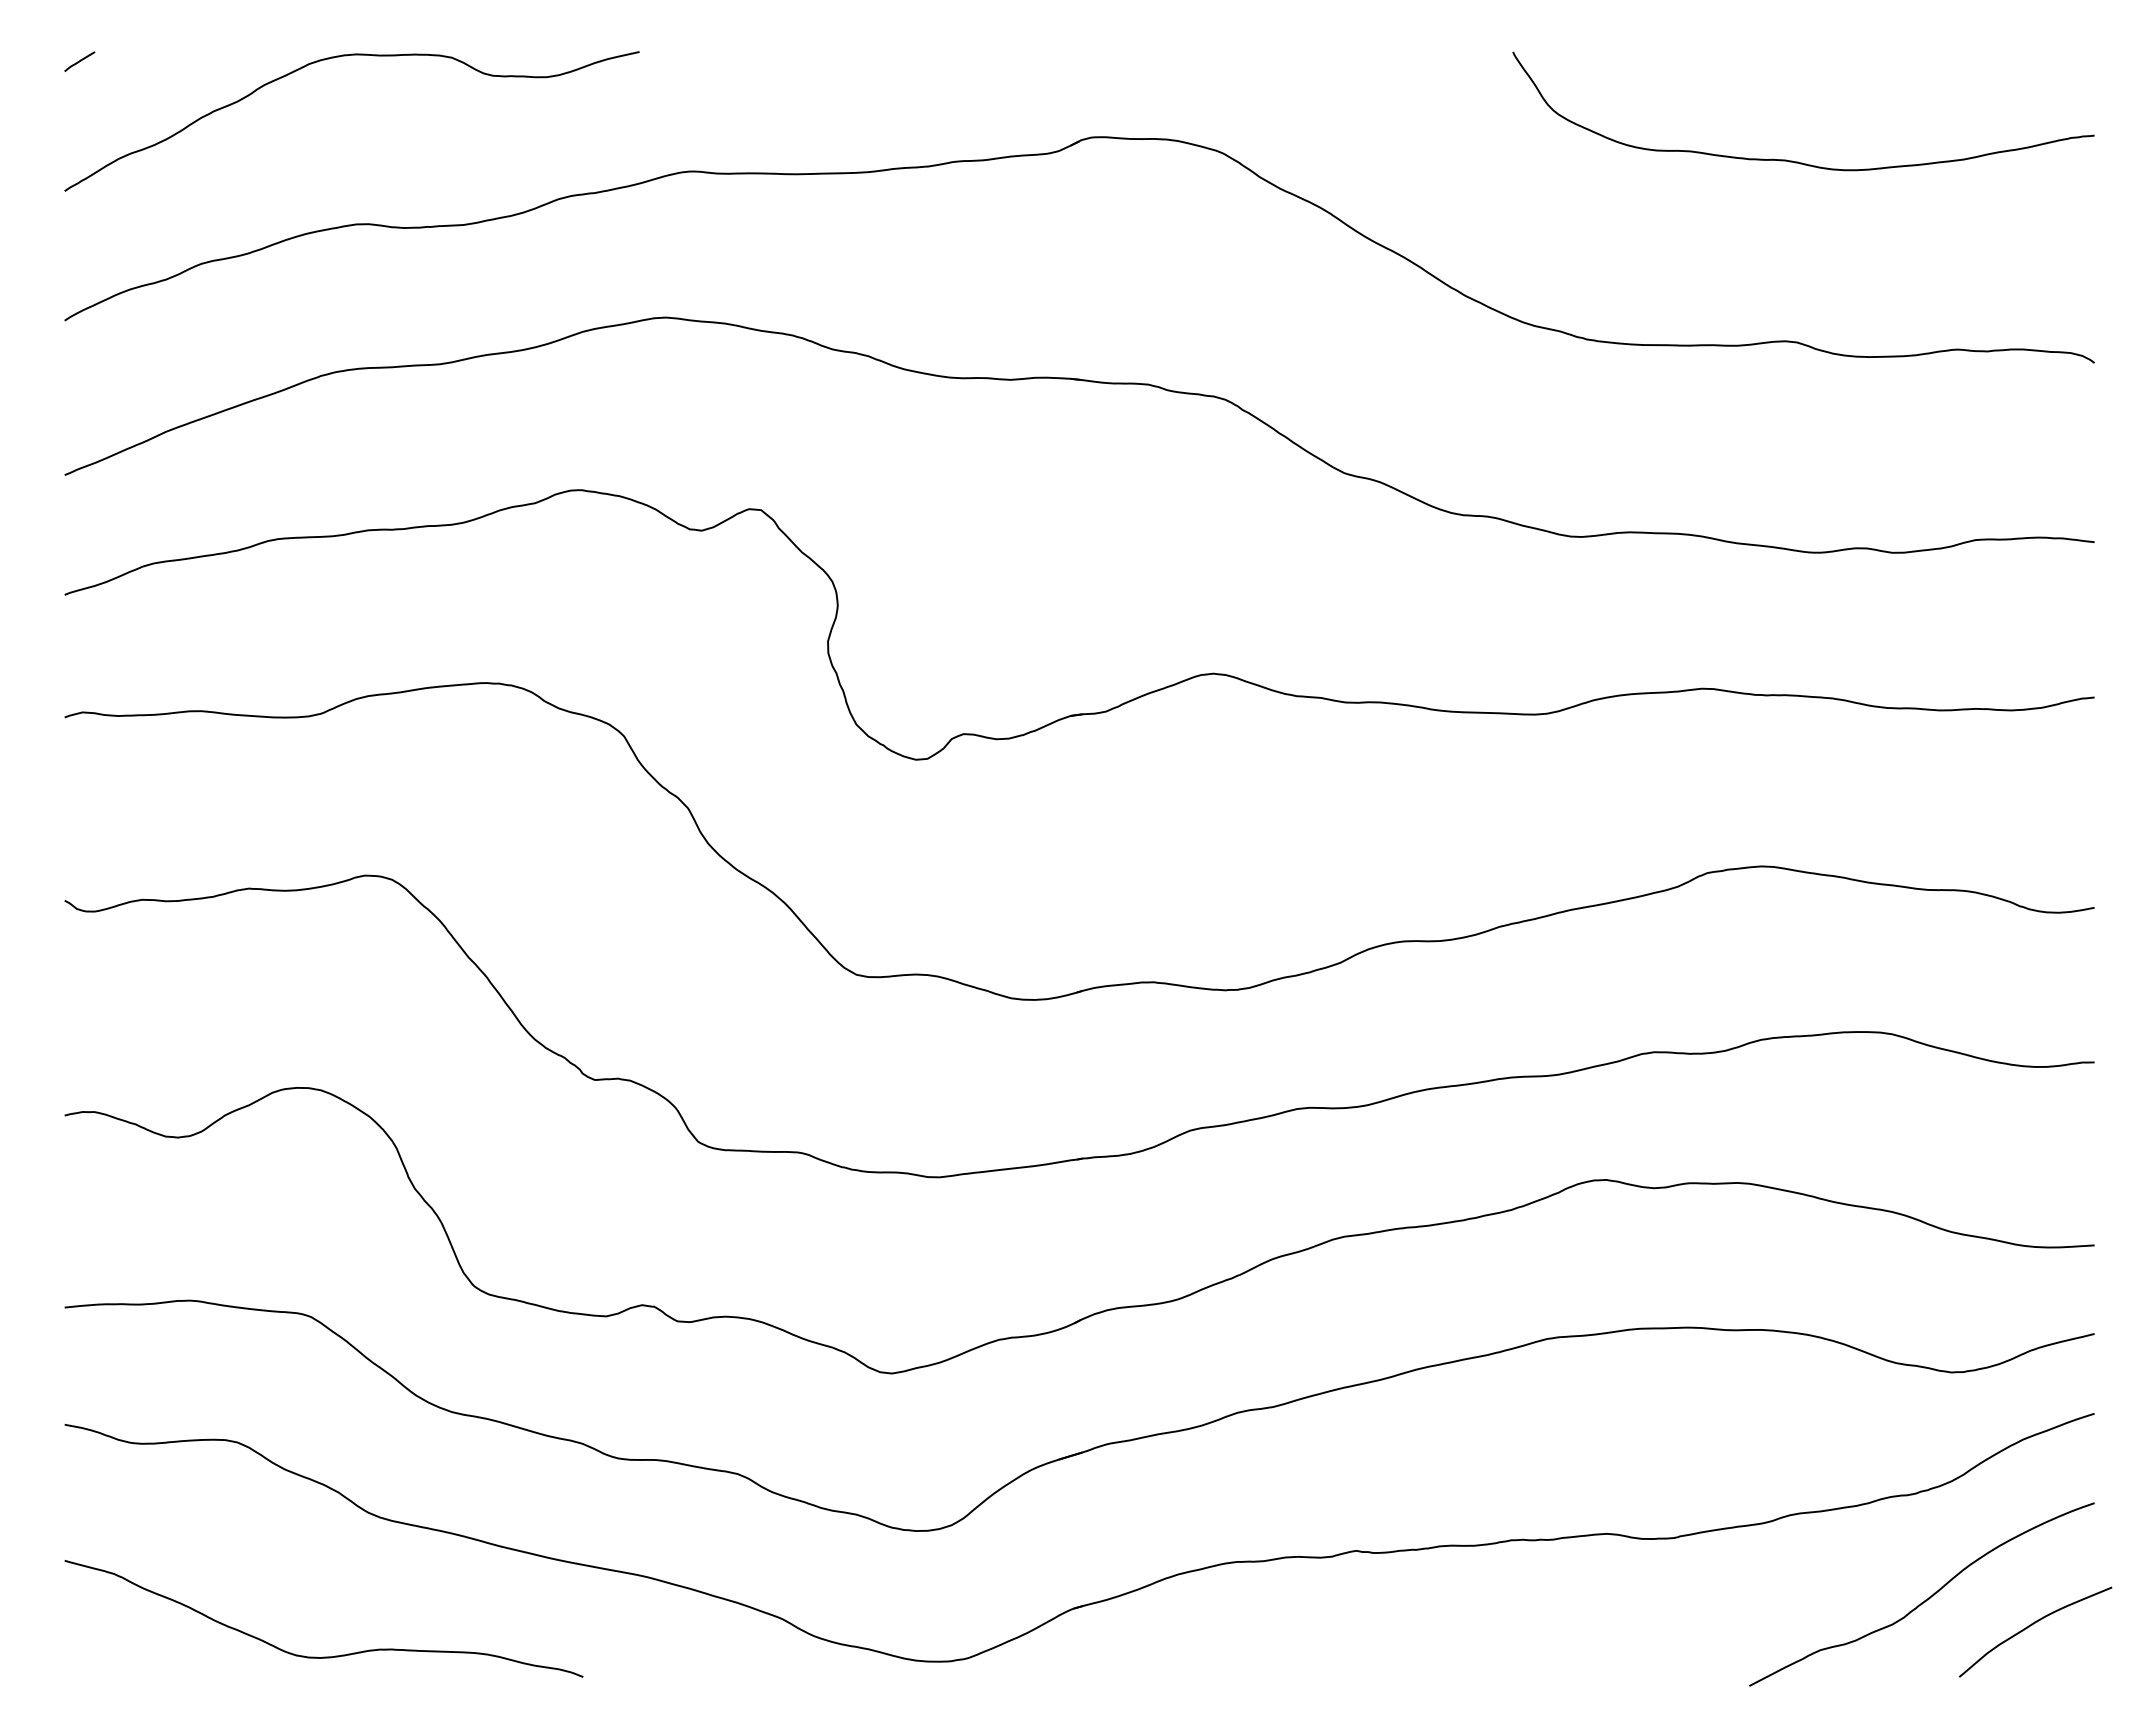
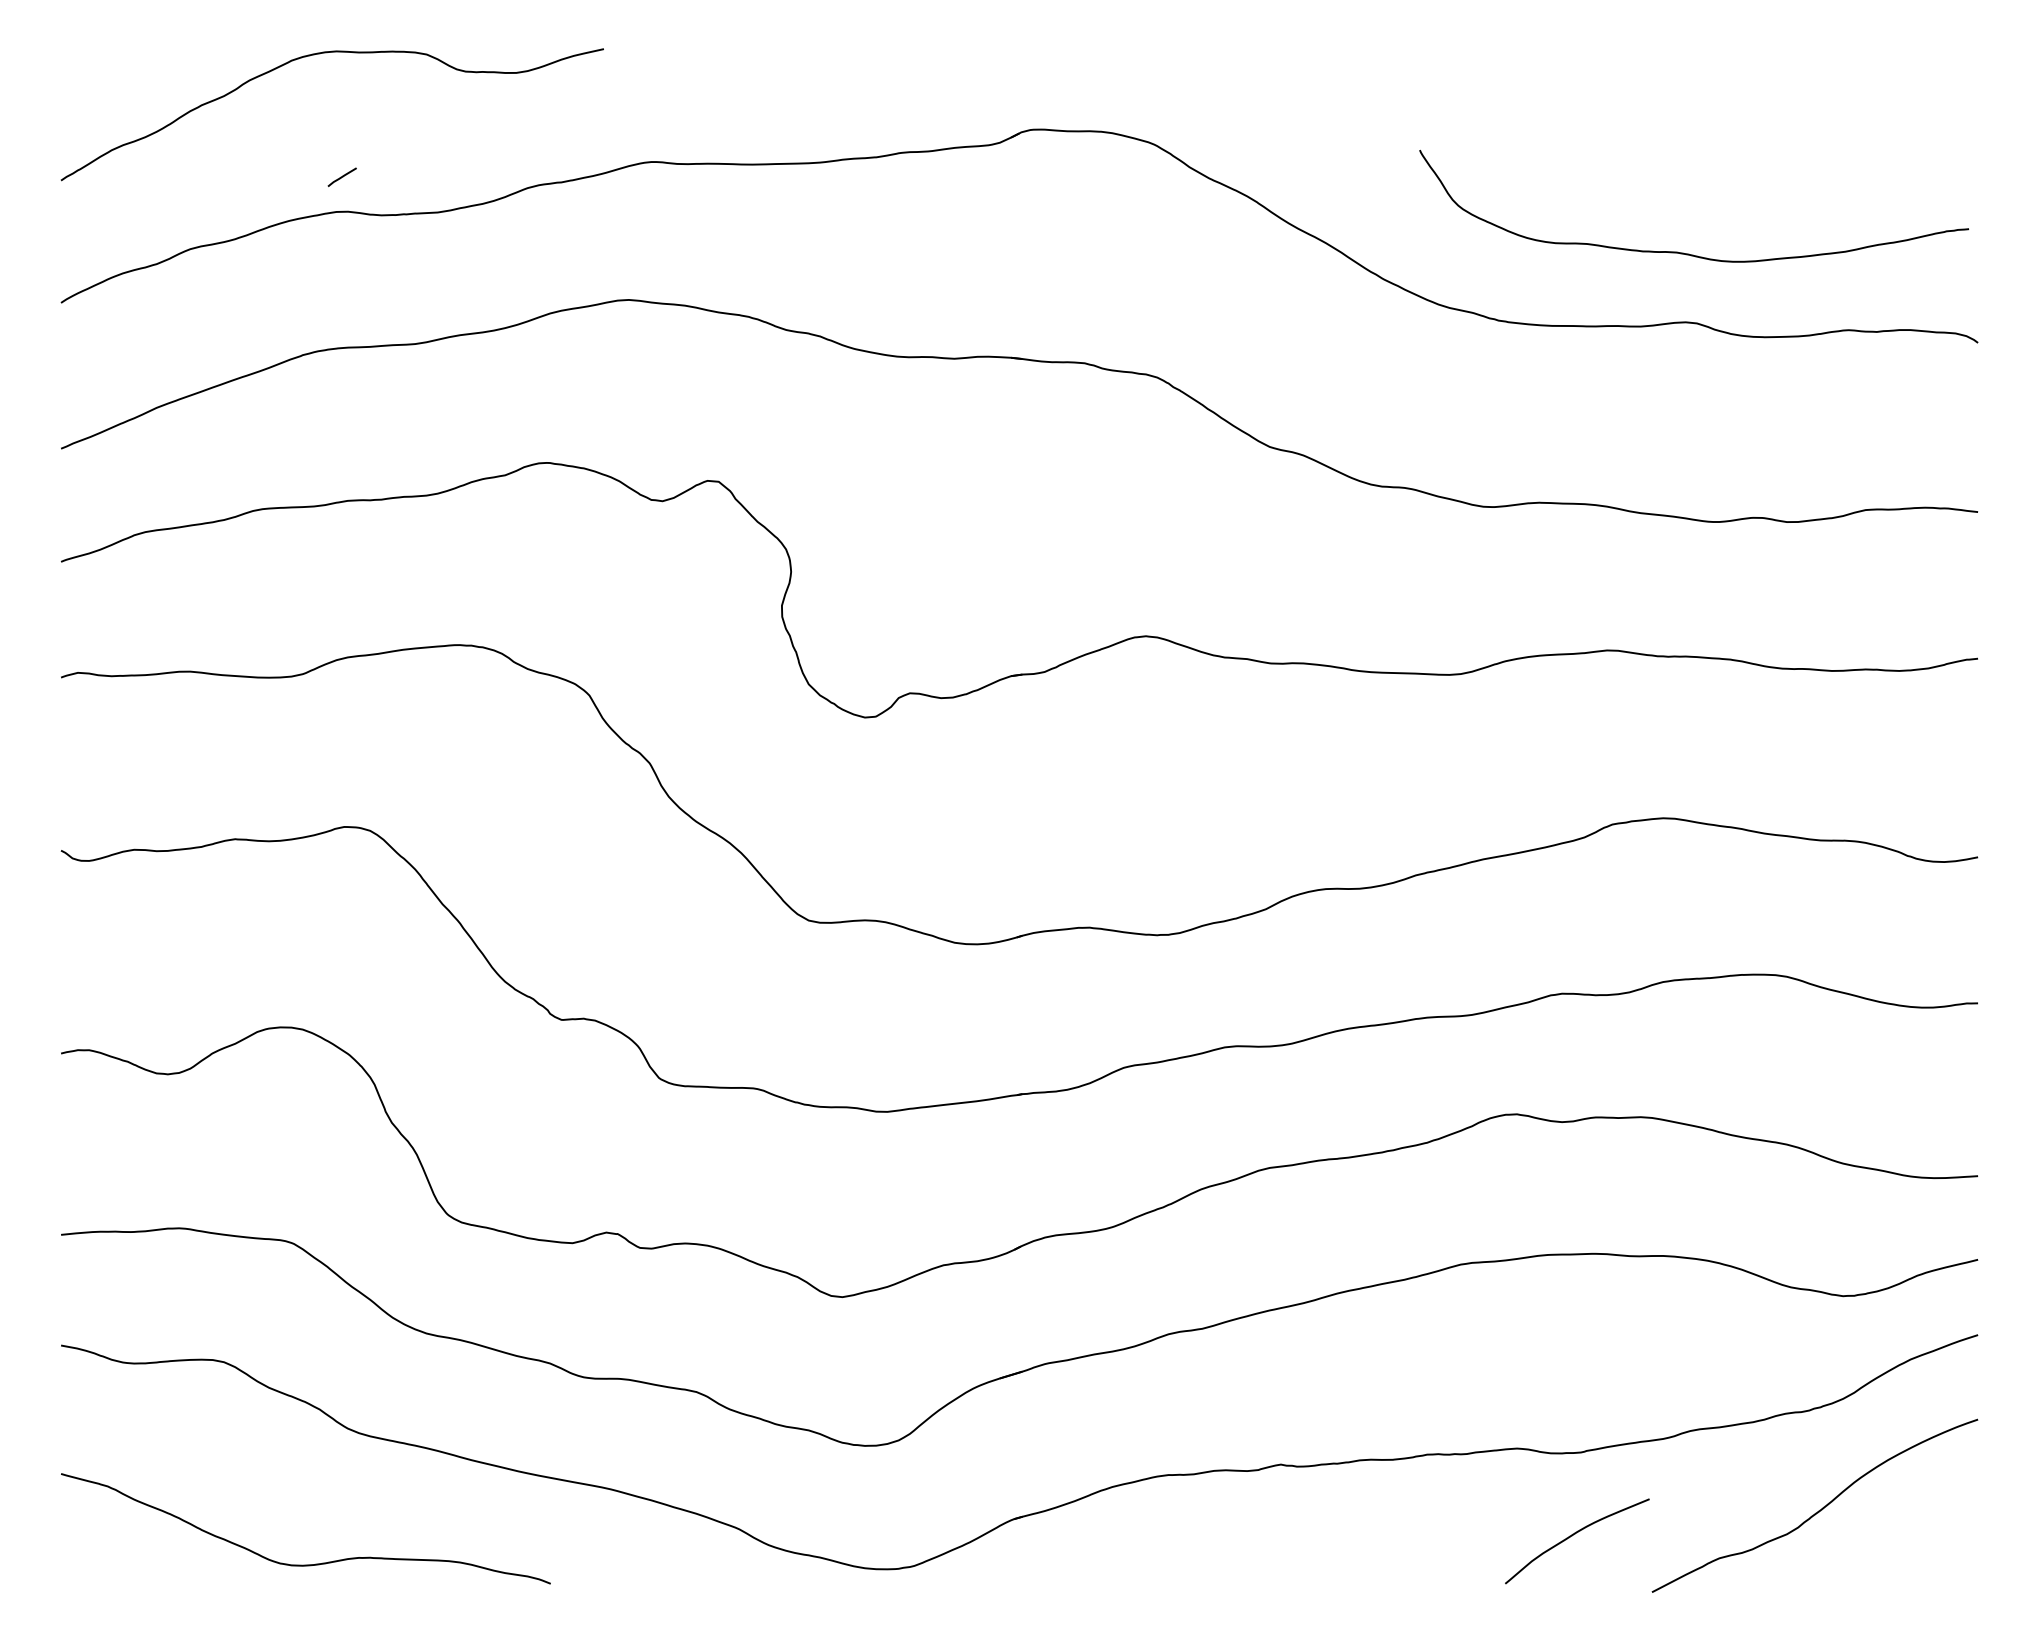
line: (78, 60) -> (341, 176), moved
curve: (1798, 161) -> (1689, 253), moved
curve: (2030, 1626) -> (1572, 1536), moved

